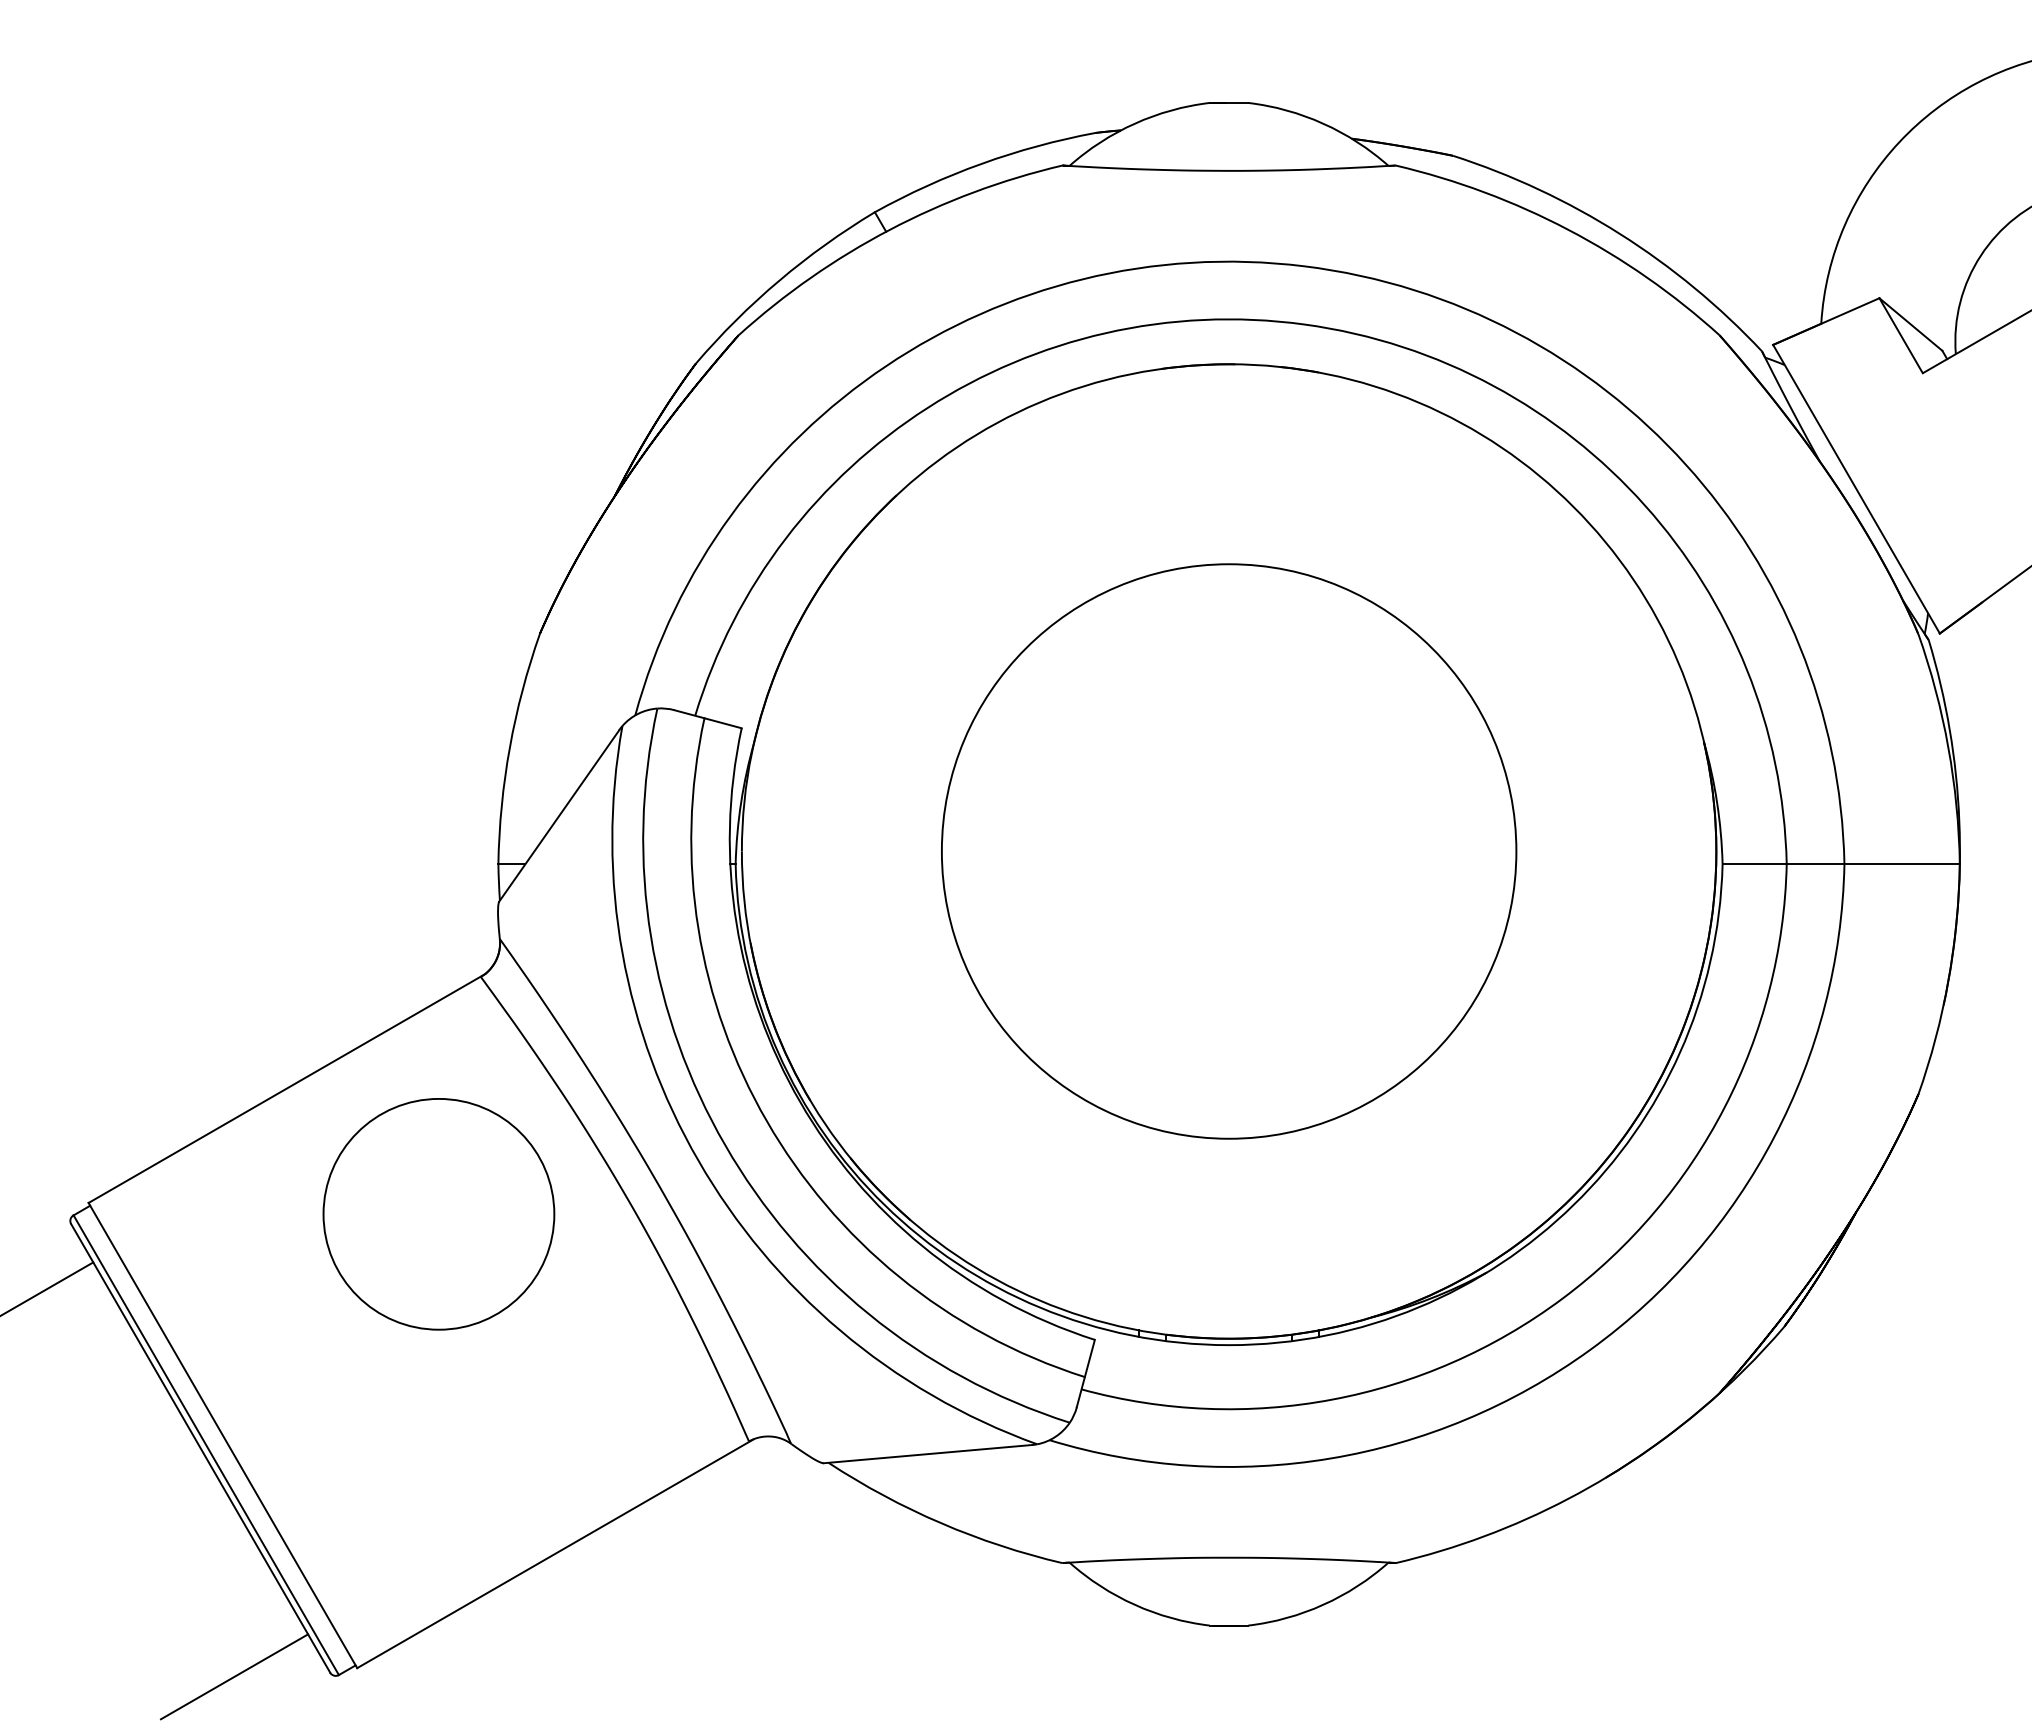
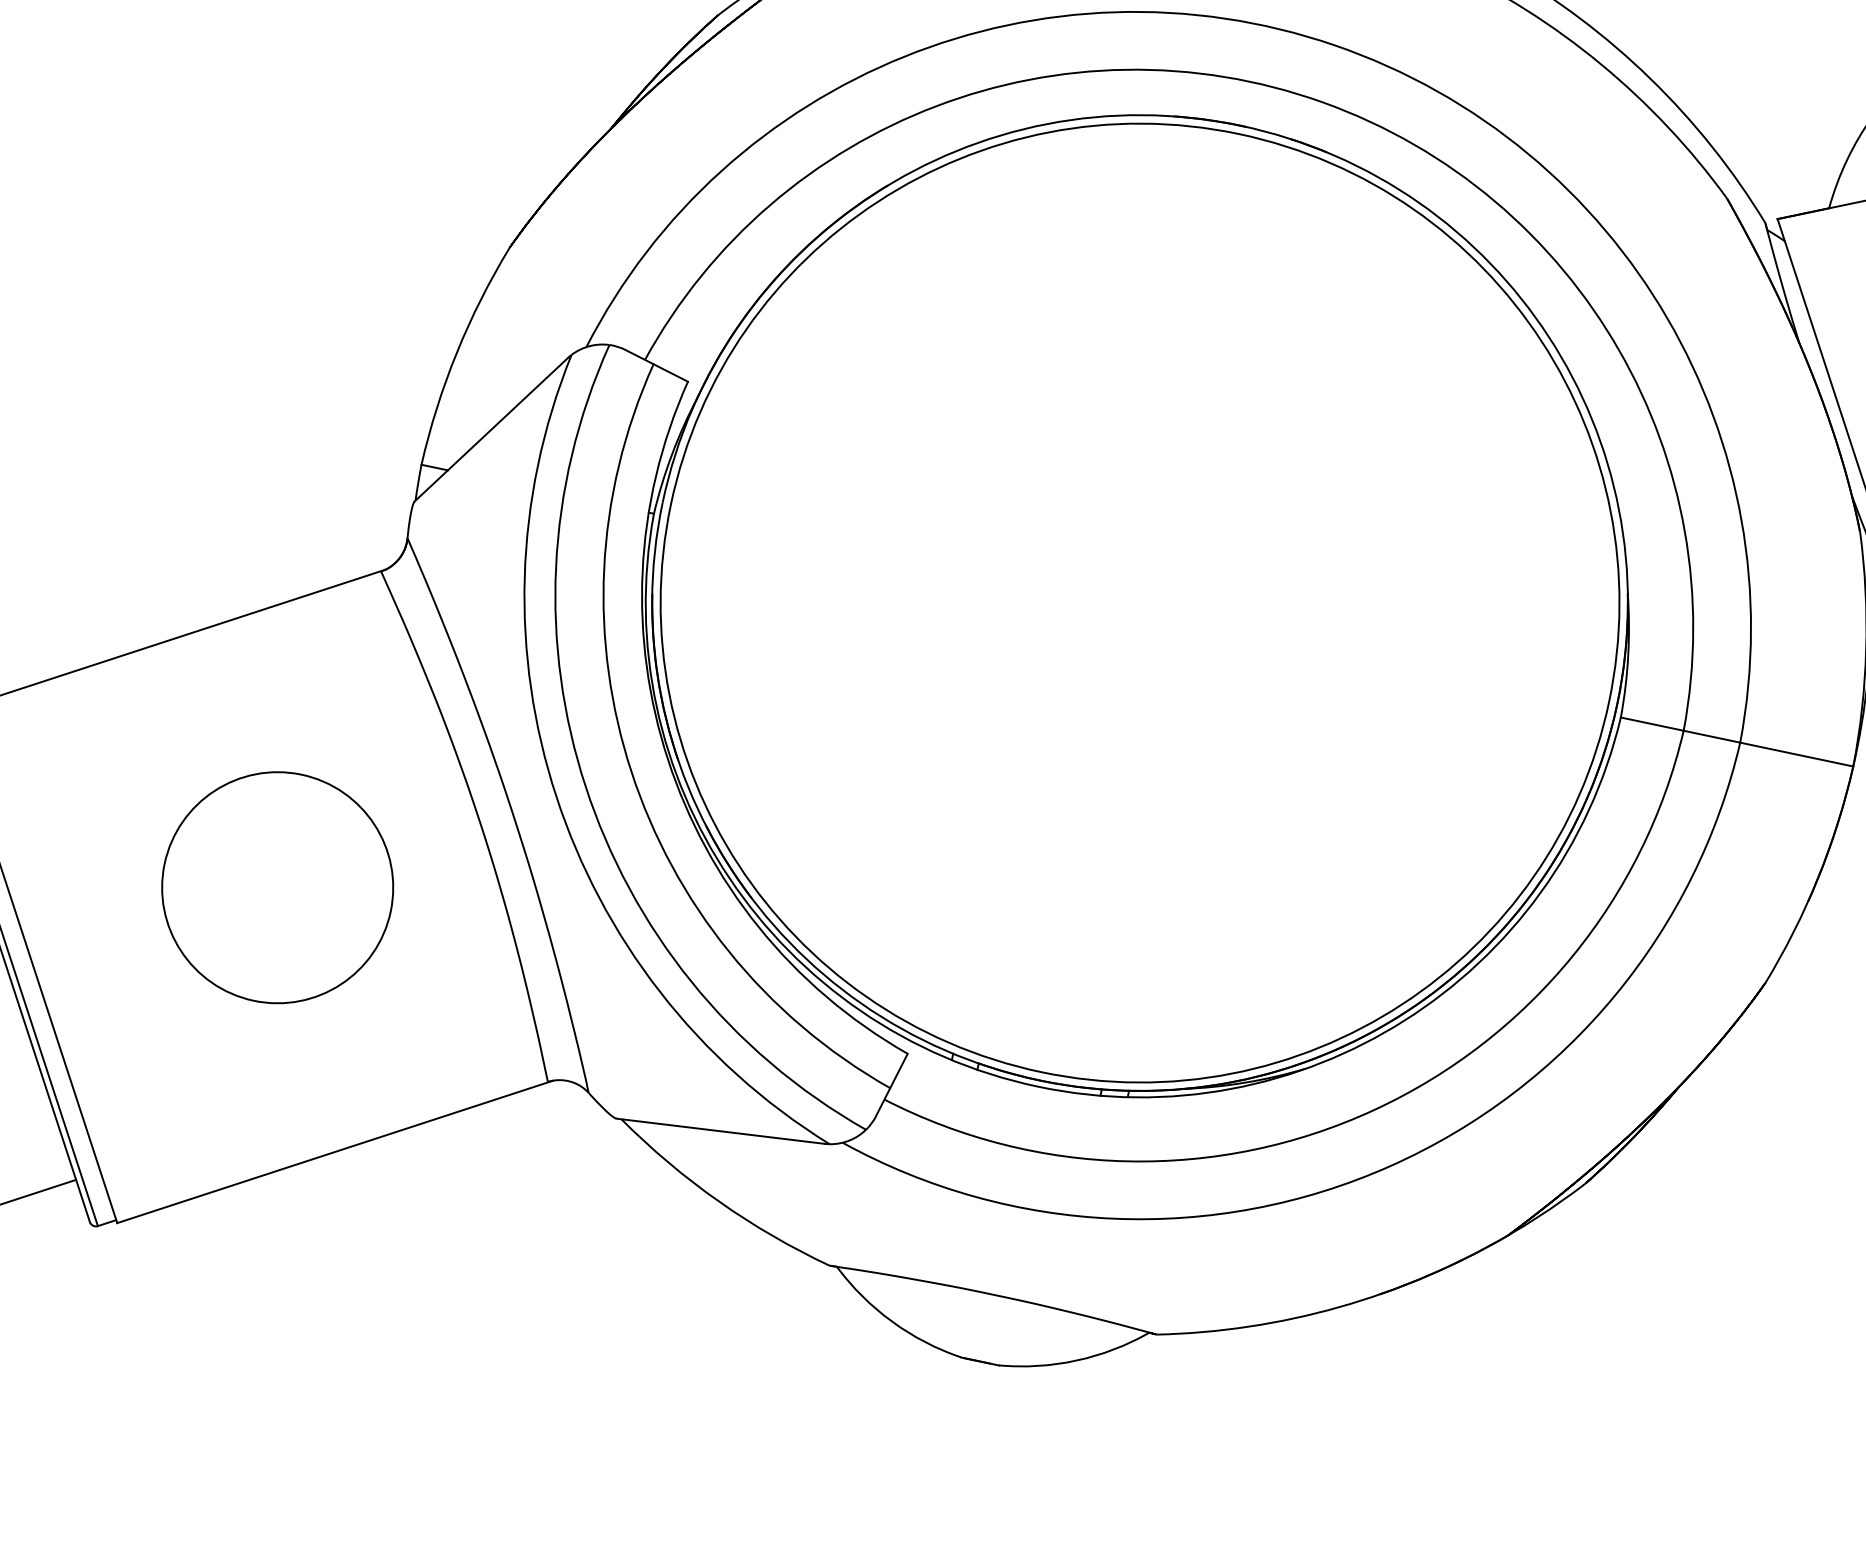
circle: (1228, 851) -> (1139, 602), size x1.67
circle: (438, 1214) -> (277, 887), moved

